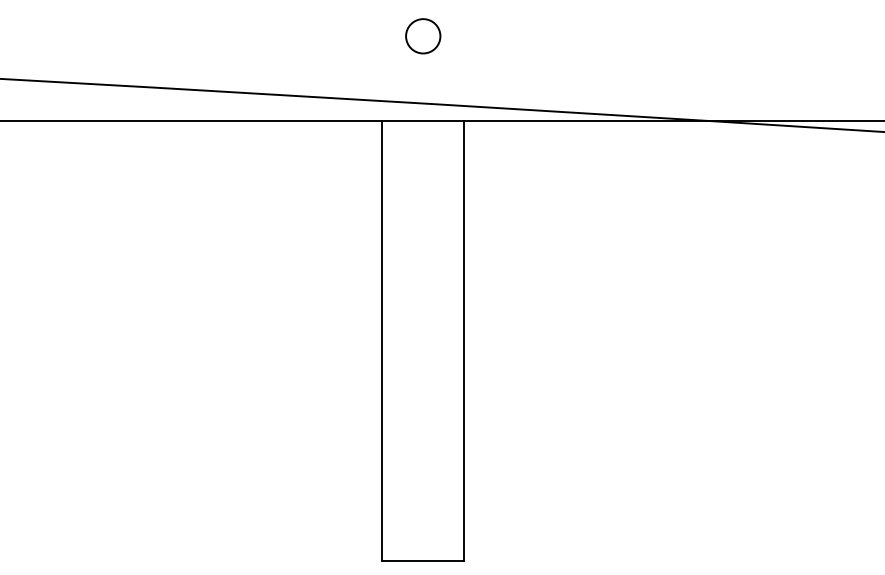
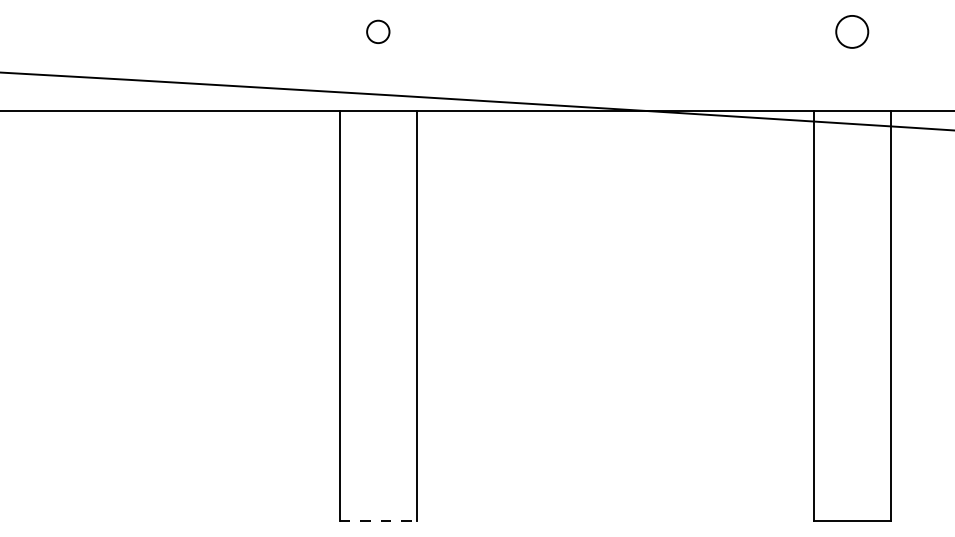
circle: (423, 35) -> (378, 31), size x0.7
line: (423, 561) -> (378, 521), solid -> dashed

